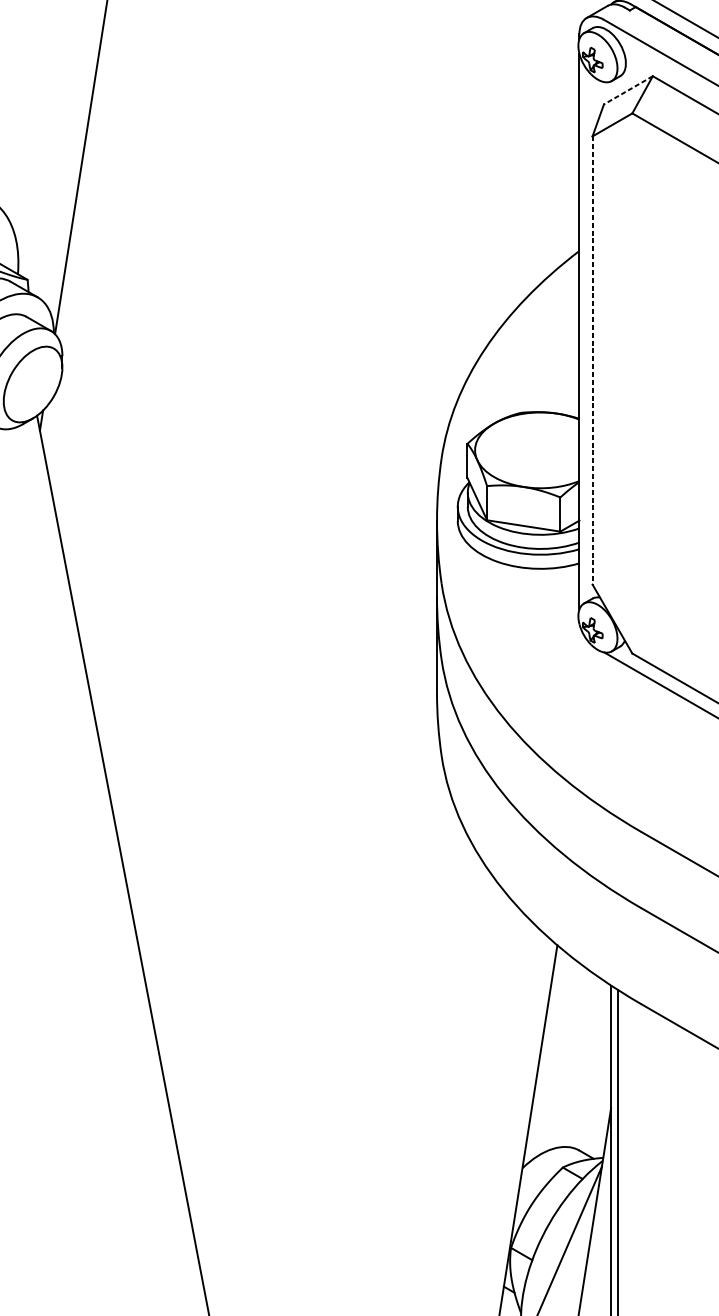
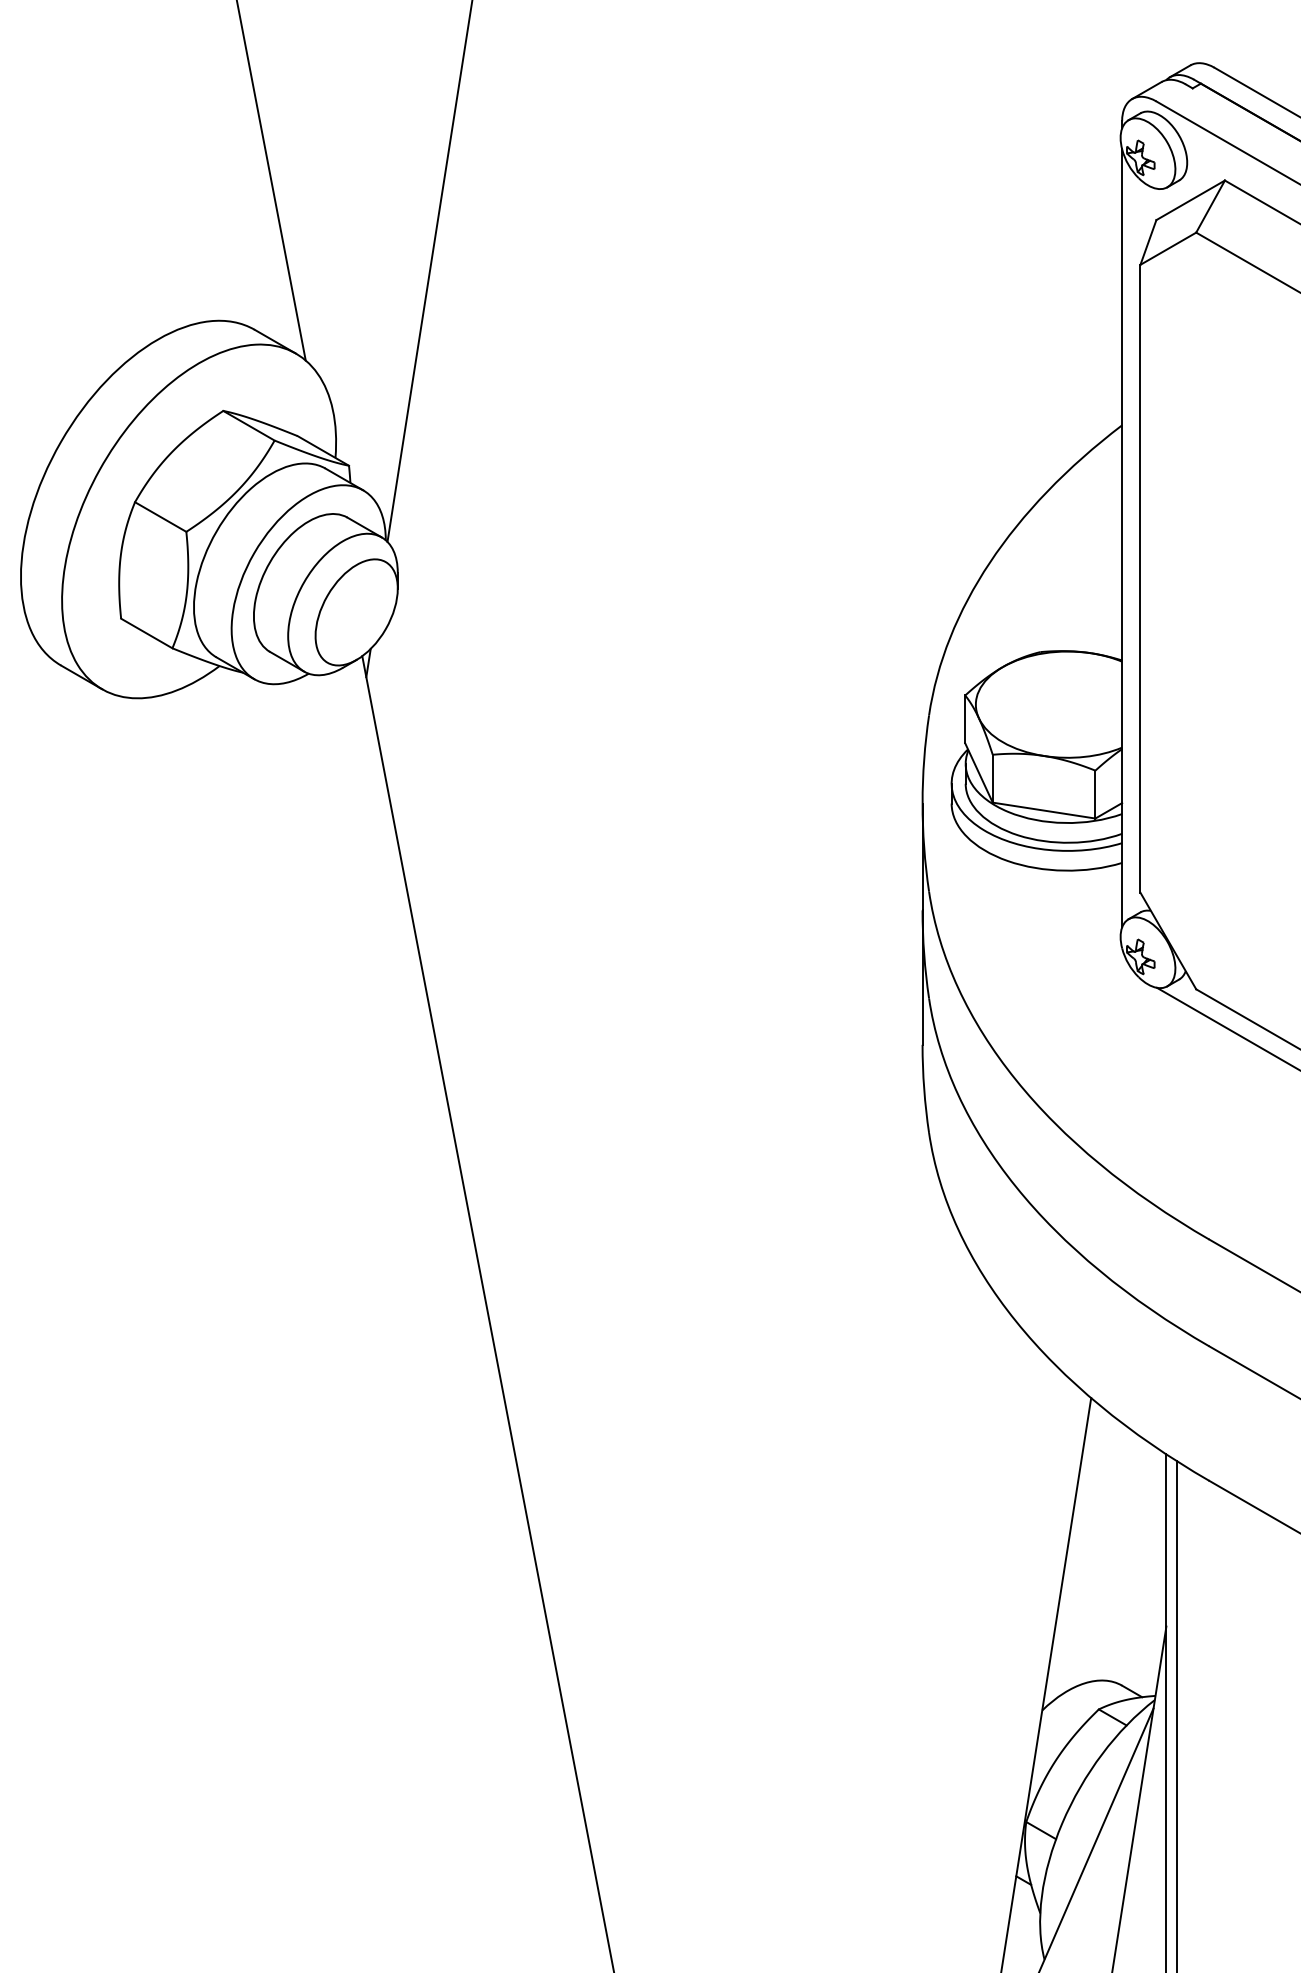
line: (628, 90) -> (1190, 200), dashed -> solid
line: (592, 360) -> (1140, 578), dashed -> solid

